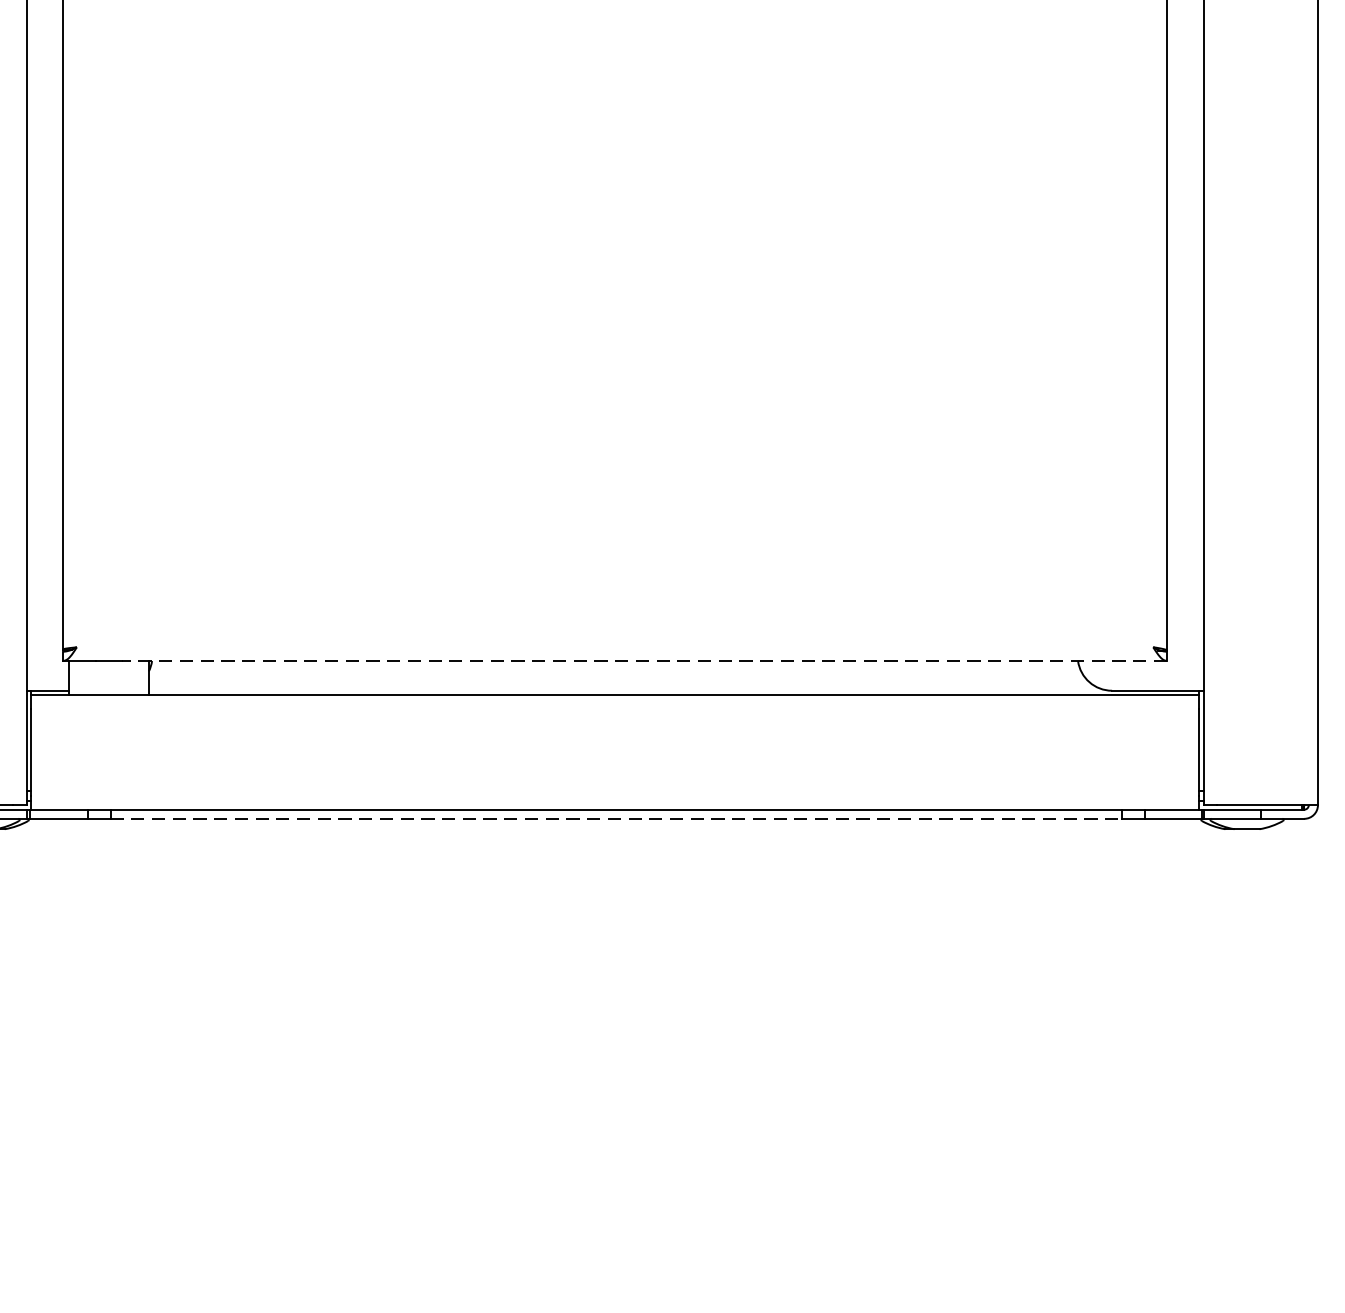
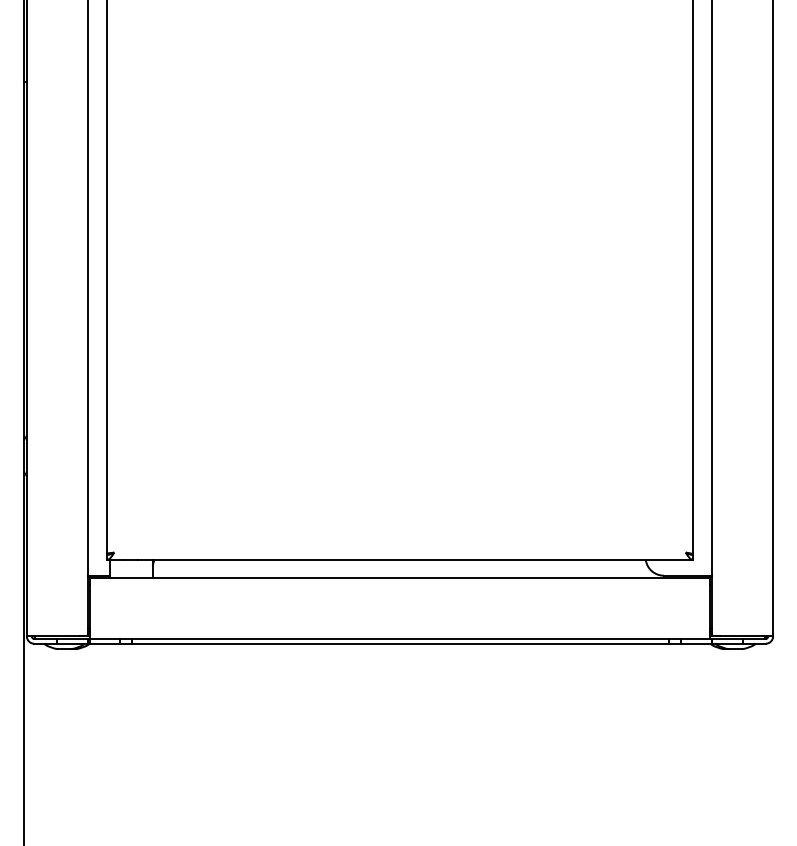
line: (644, 660) -> (415, 559), dashed -> solid
line: (617, 818) -> (401, 643), dashed -> solid

